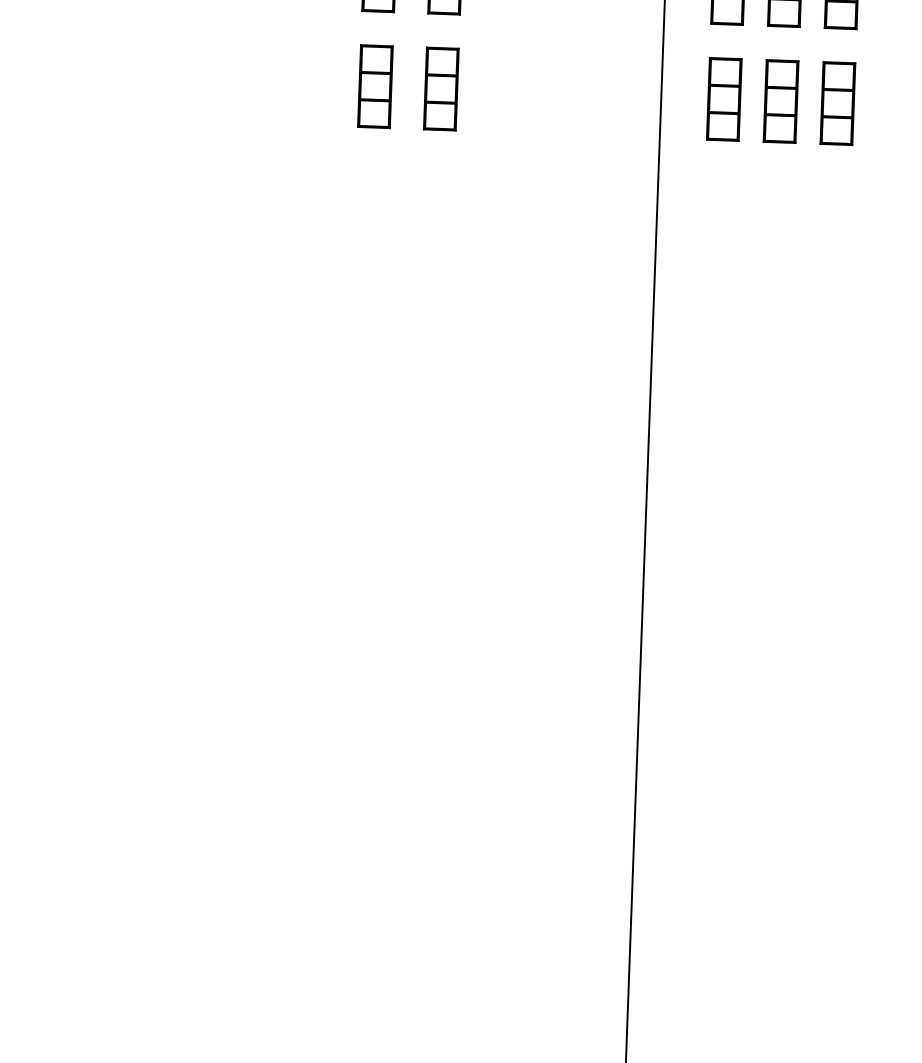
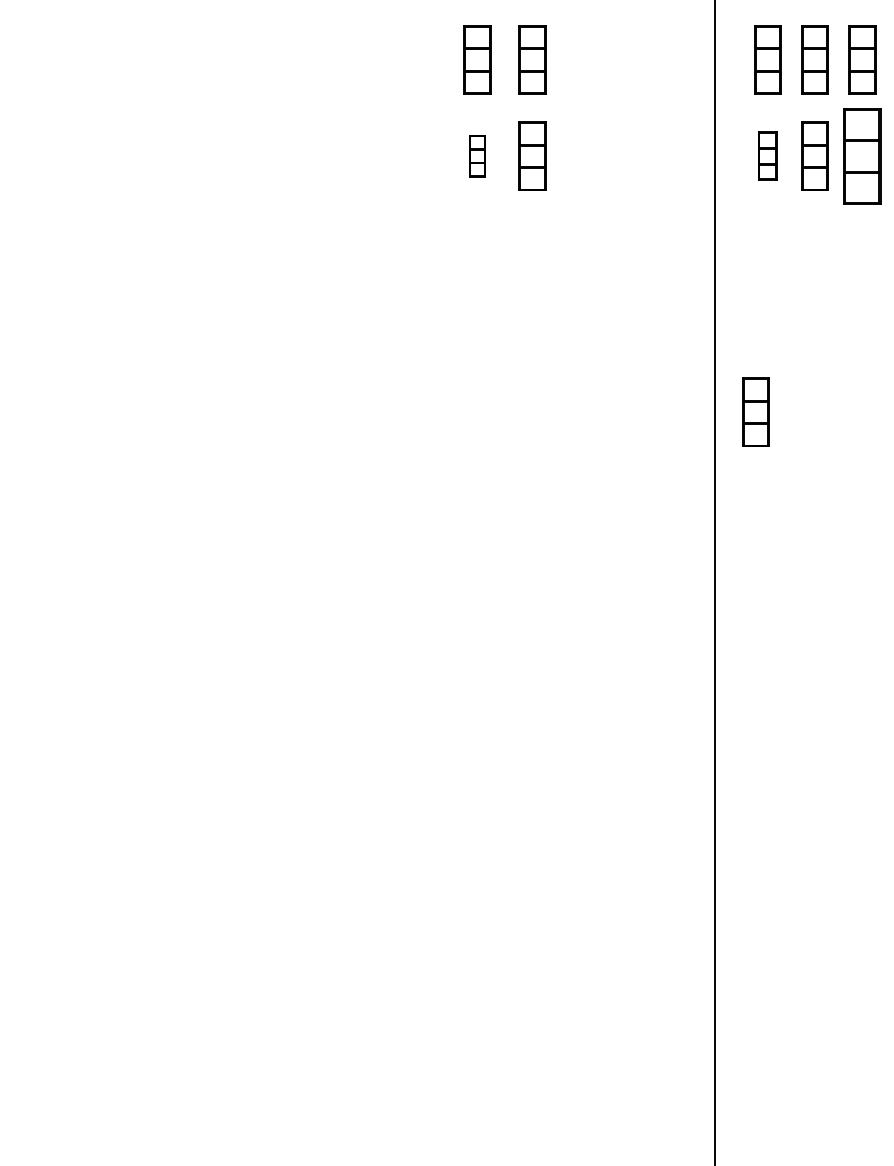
part: (375, 85) -> (477, 155), size x0.6
part: (724, 98) -> (767, 155), size x0.7
part: (838, 102) -> (862, 155), size x1.4
part: (698, 405) -> (755, 411), added

